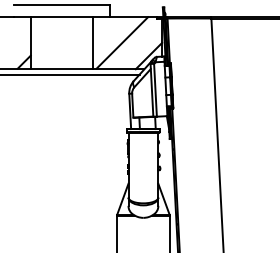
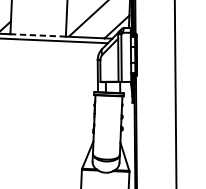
line: (62, 69) -> (38, 35), solid -> dashed

